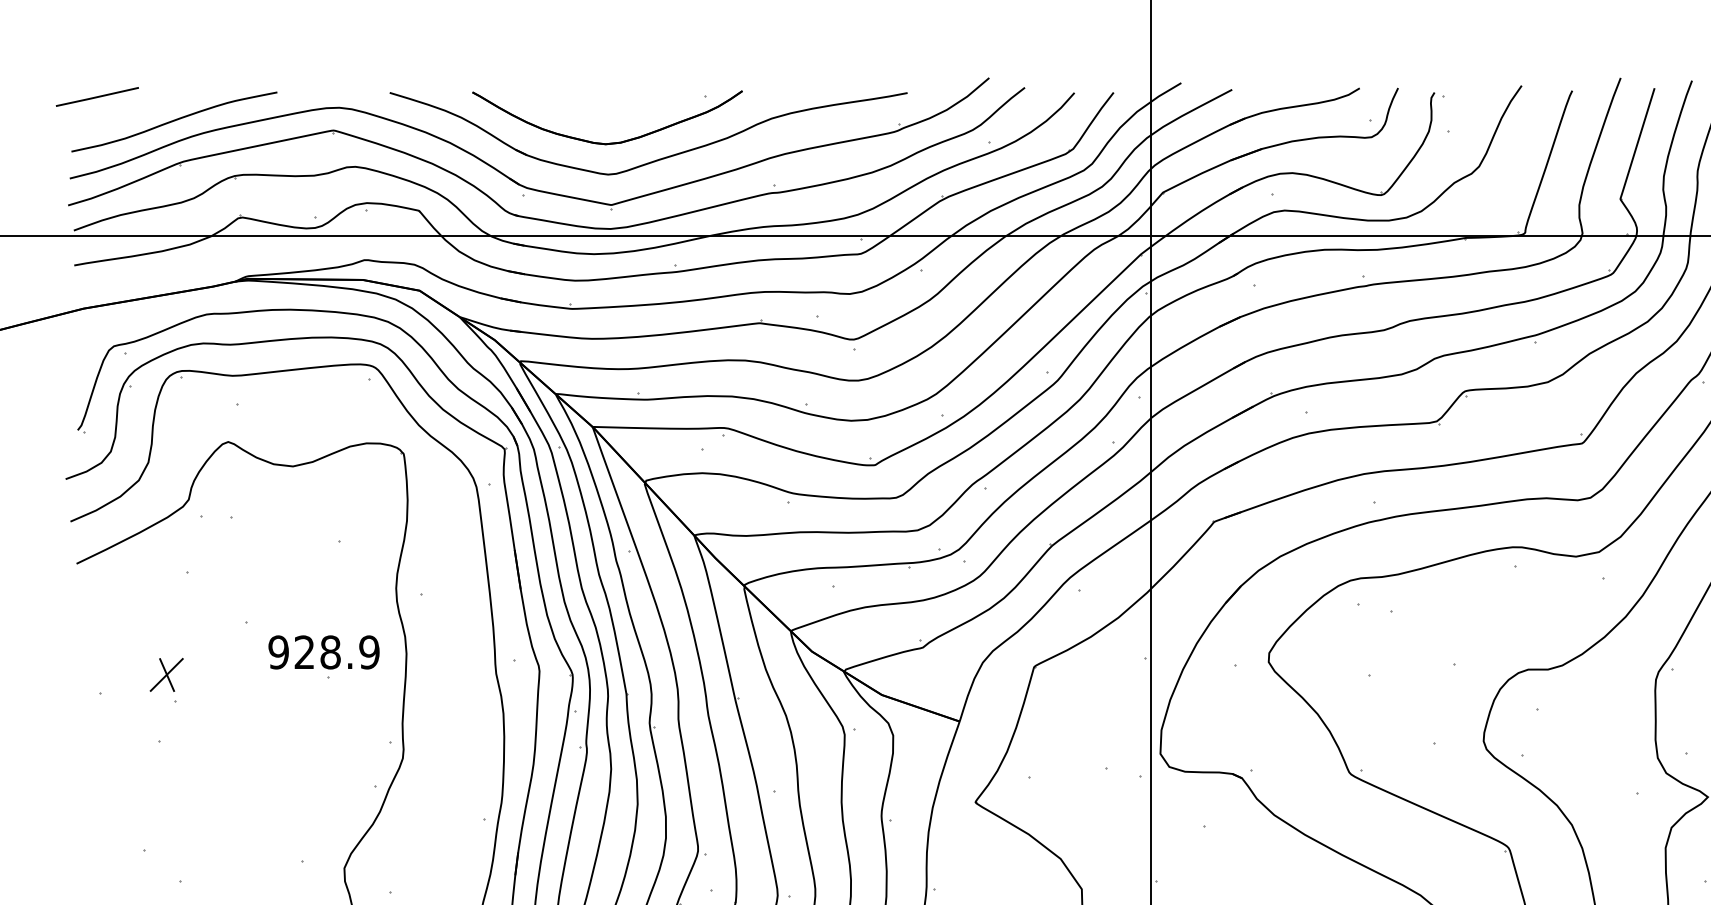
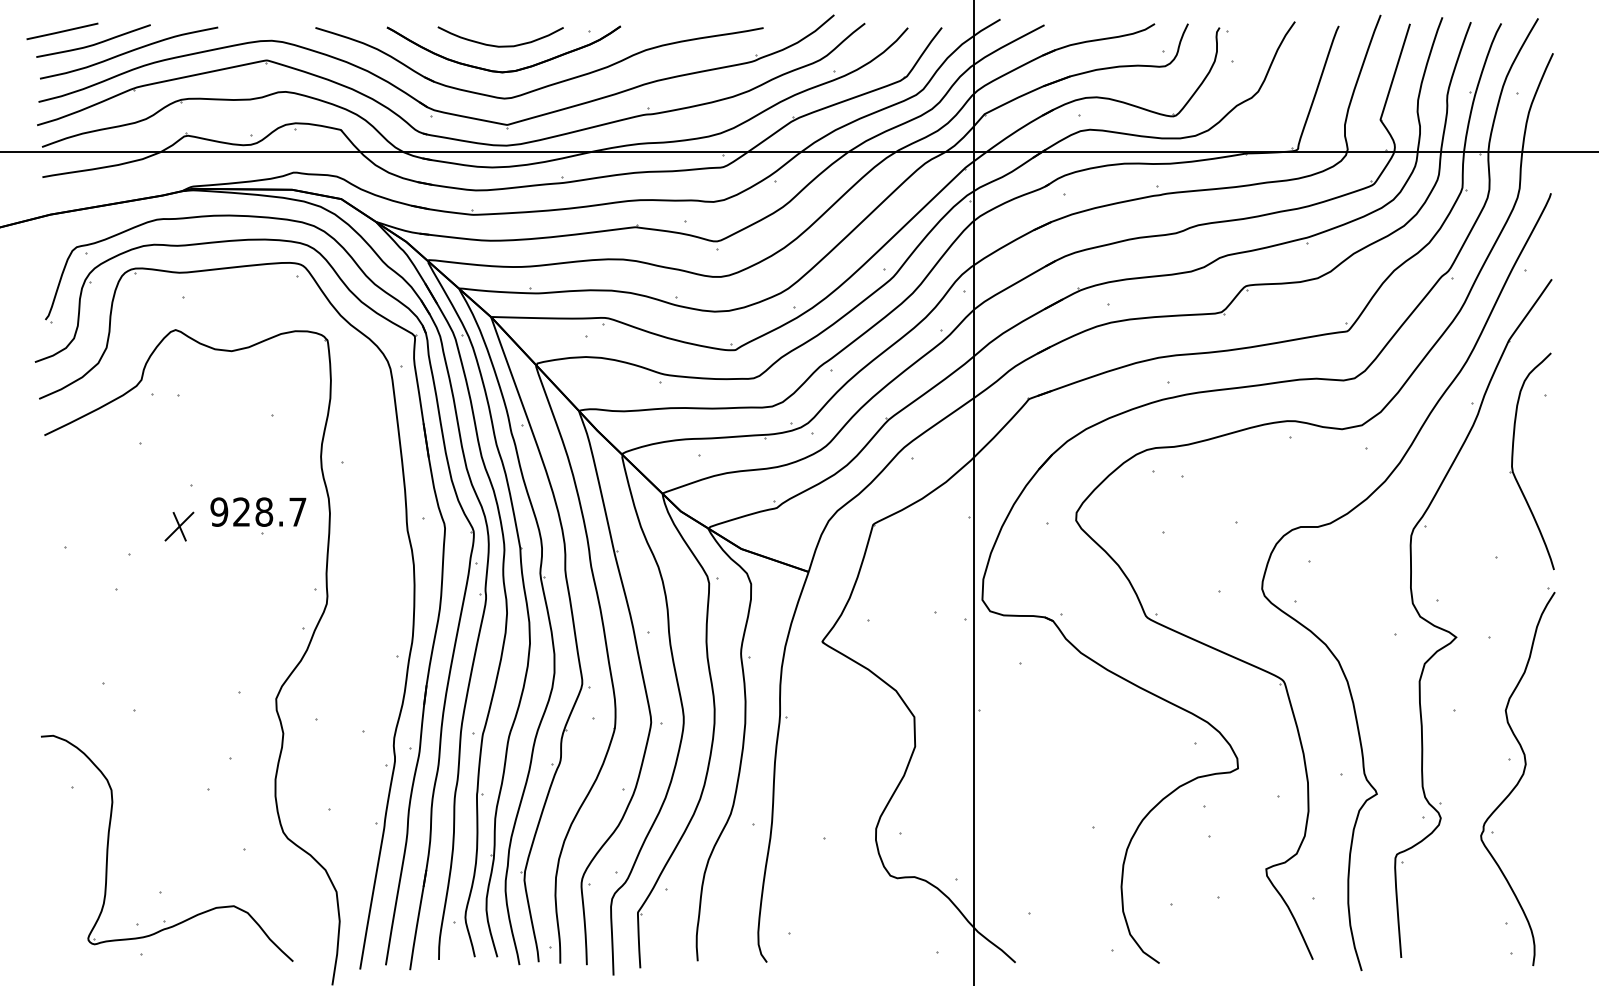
curve: (134, 110) -> (94, 43), added
curve: (603, 113) -> (500, 45), added
text: (369, 651) -> (297, 511), 928.9 -> 928.7
part: (166, 674) -> (179, 526), moved

